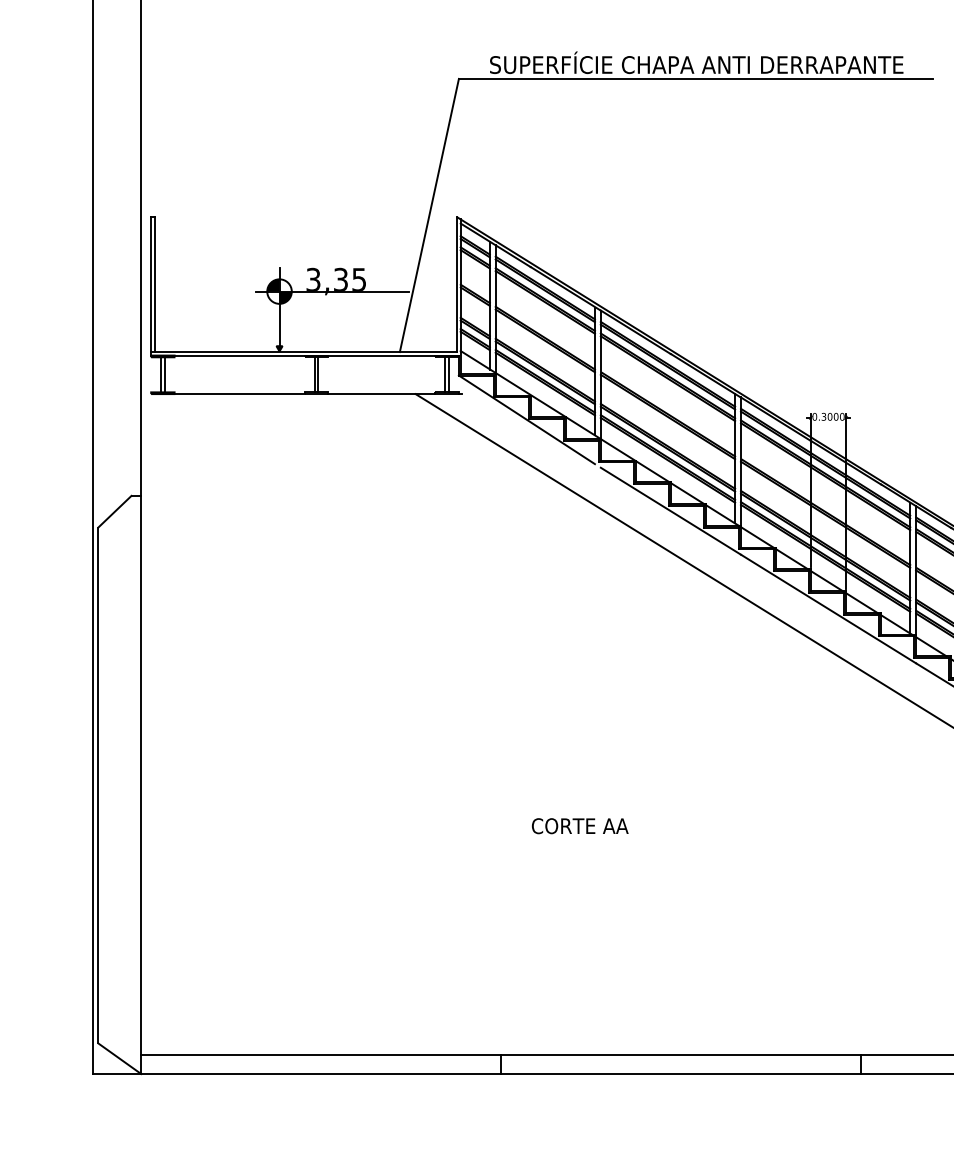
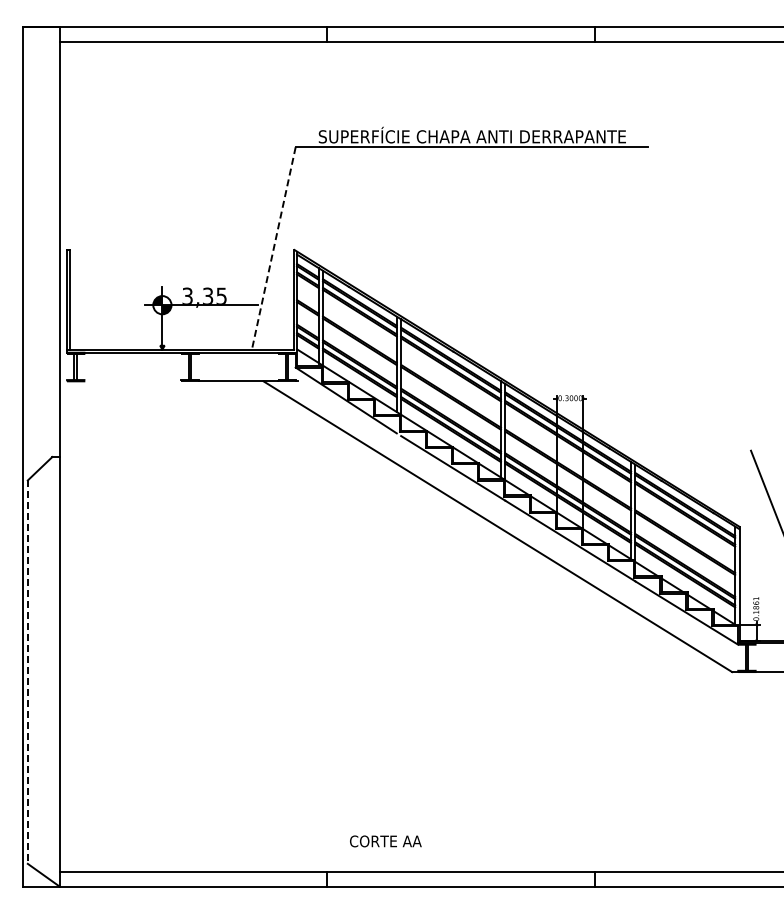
line: (429, 215) -> (273, 248), solid -> dashed
line: (239, 394) -> (132, 381), removed
line: (97, 785) -> (27, 672), solid -> dashed
text: (579, 826) -> (385, 841), moved

